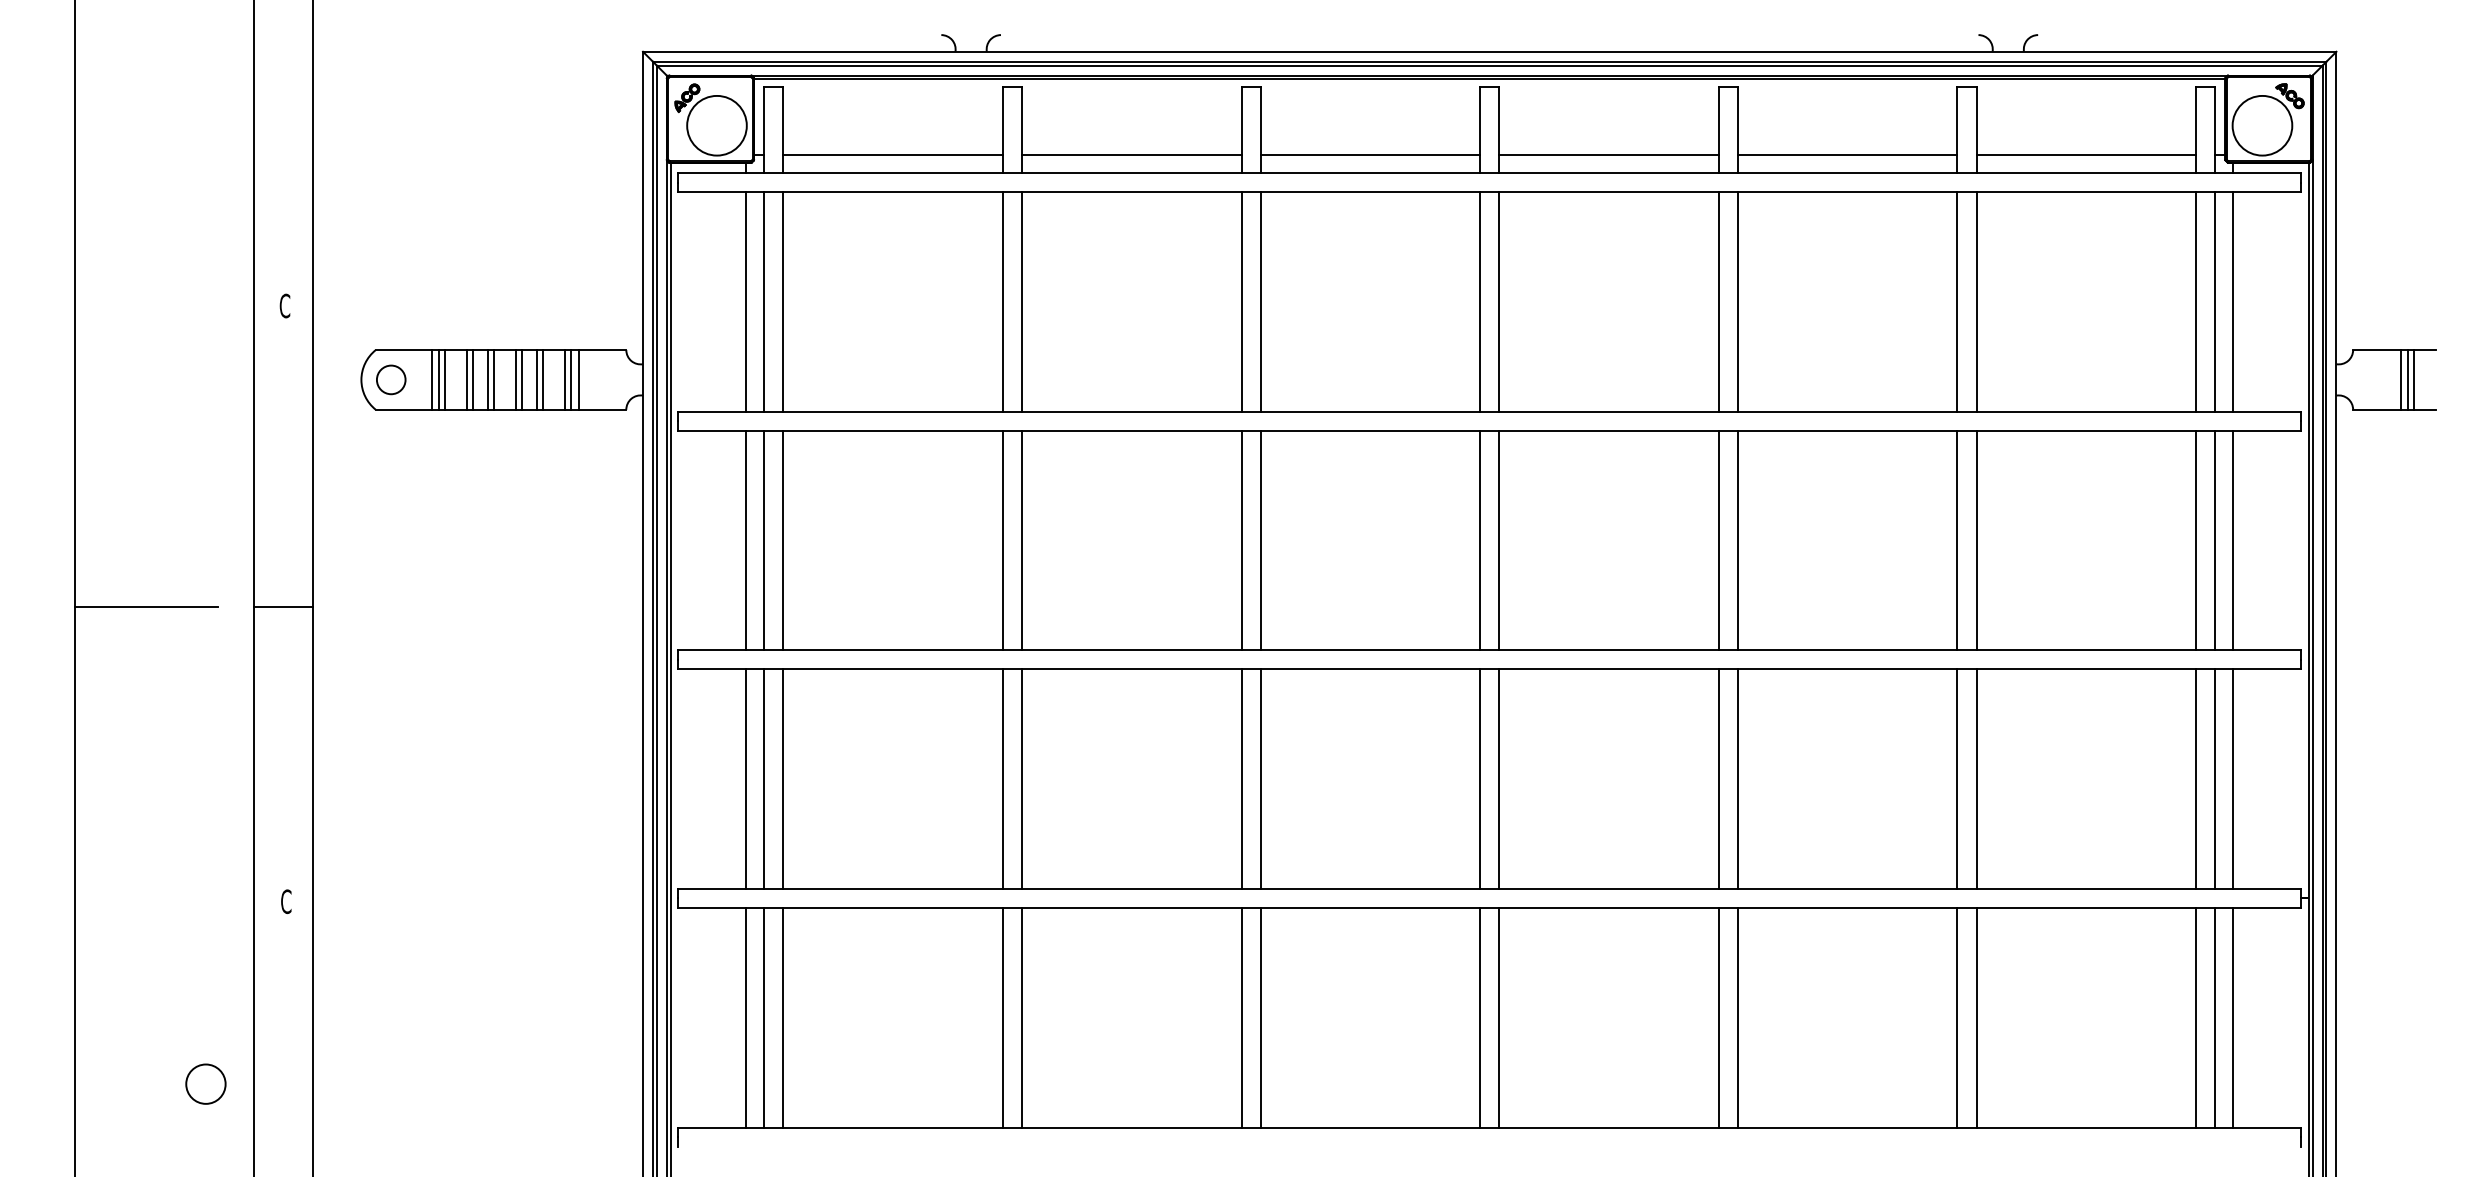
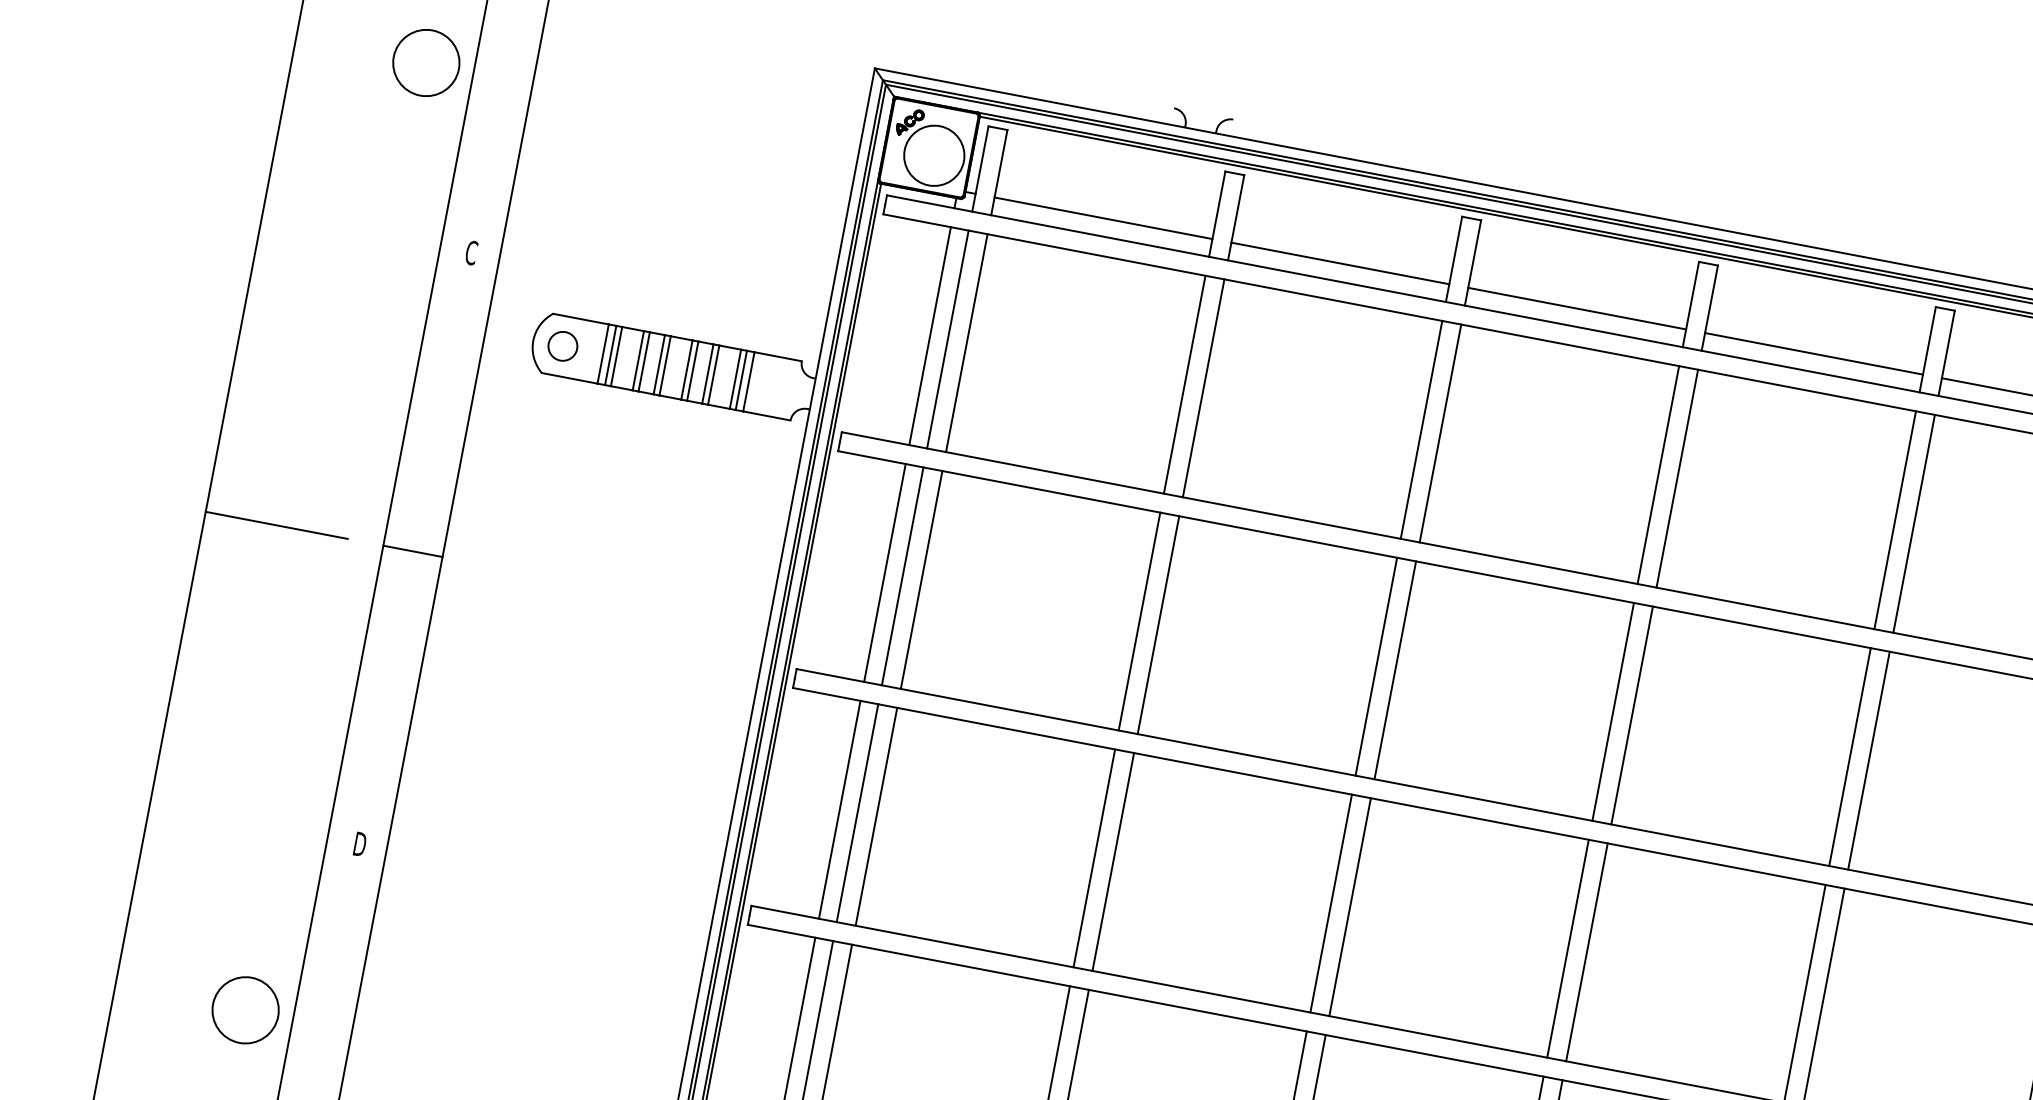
circle: (205, 129) -> (425, 62), added
text: (286, 901) -> (360, 844), C -> D
circle: (205, 1083) -> (245, 1009), size x1.67

